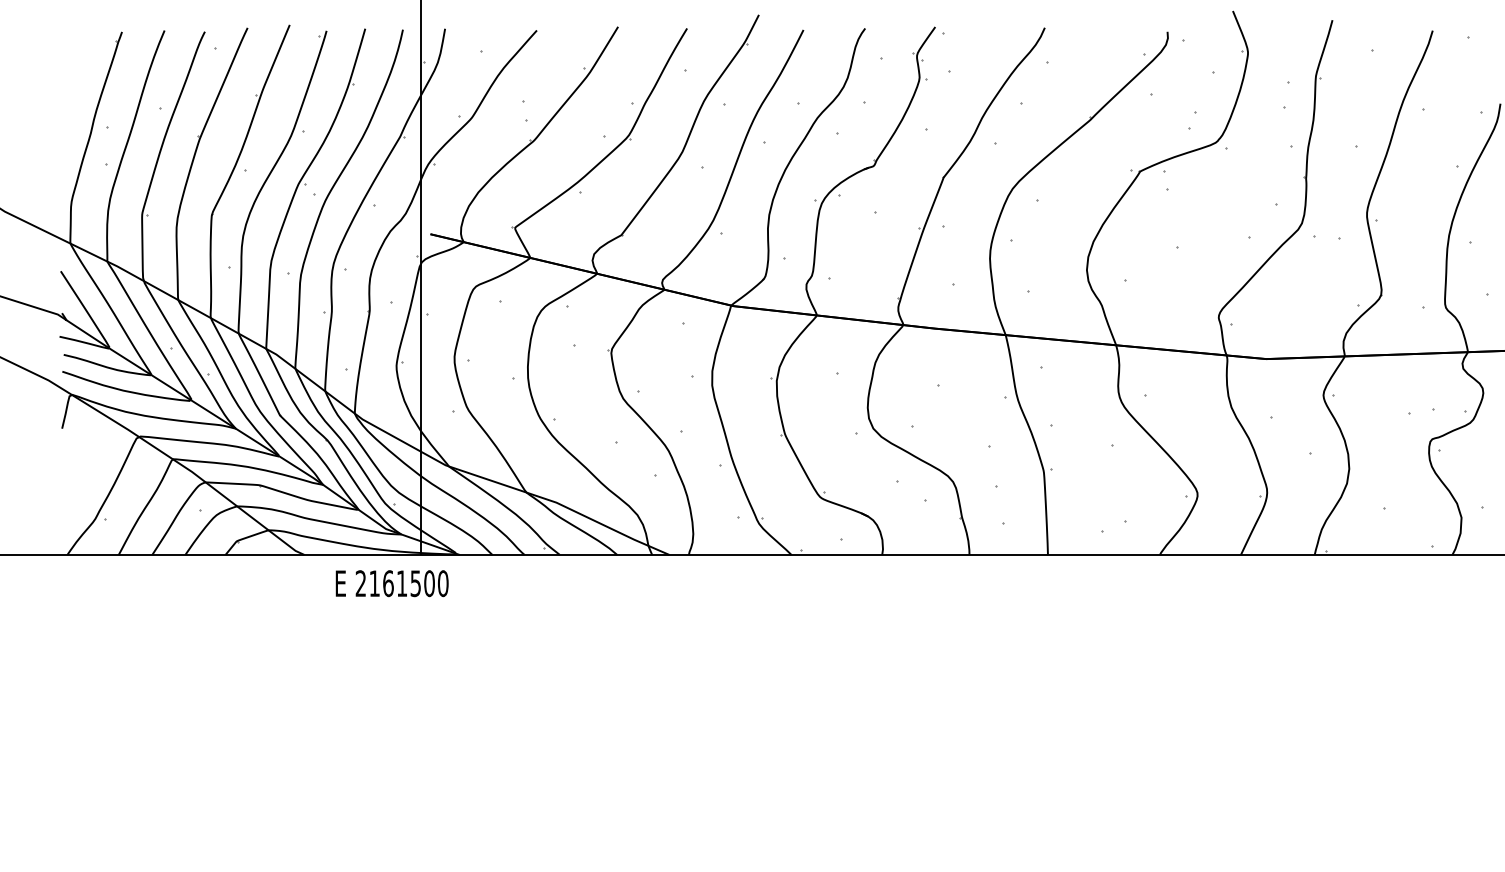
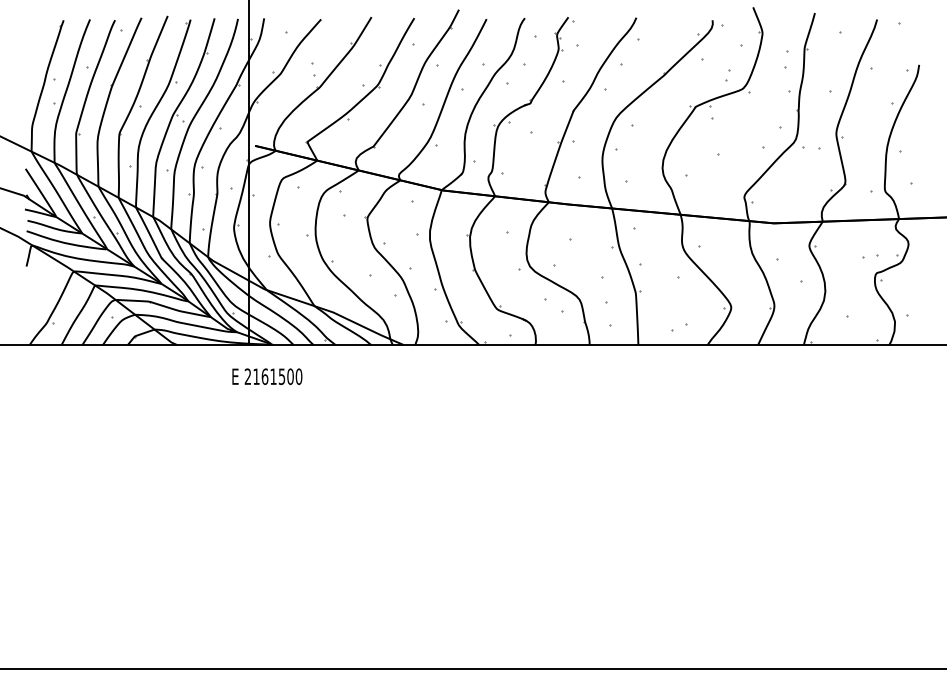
text: (392, 583) -> (267, 376), moved

